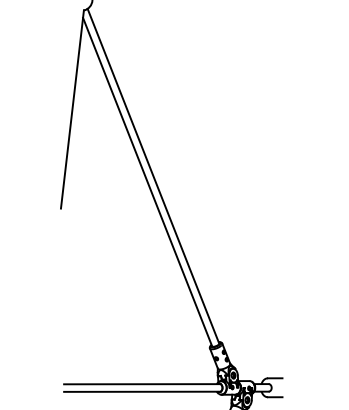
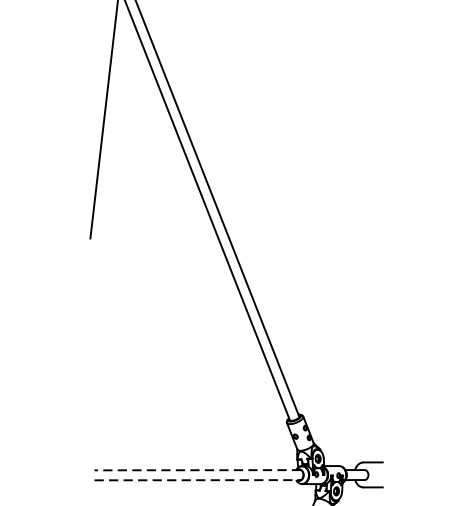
line: (141, 384) -> (196, 470), solid -> dashed
line: (142, 391) -> (197, 479), solid -> dashed

